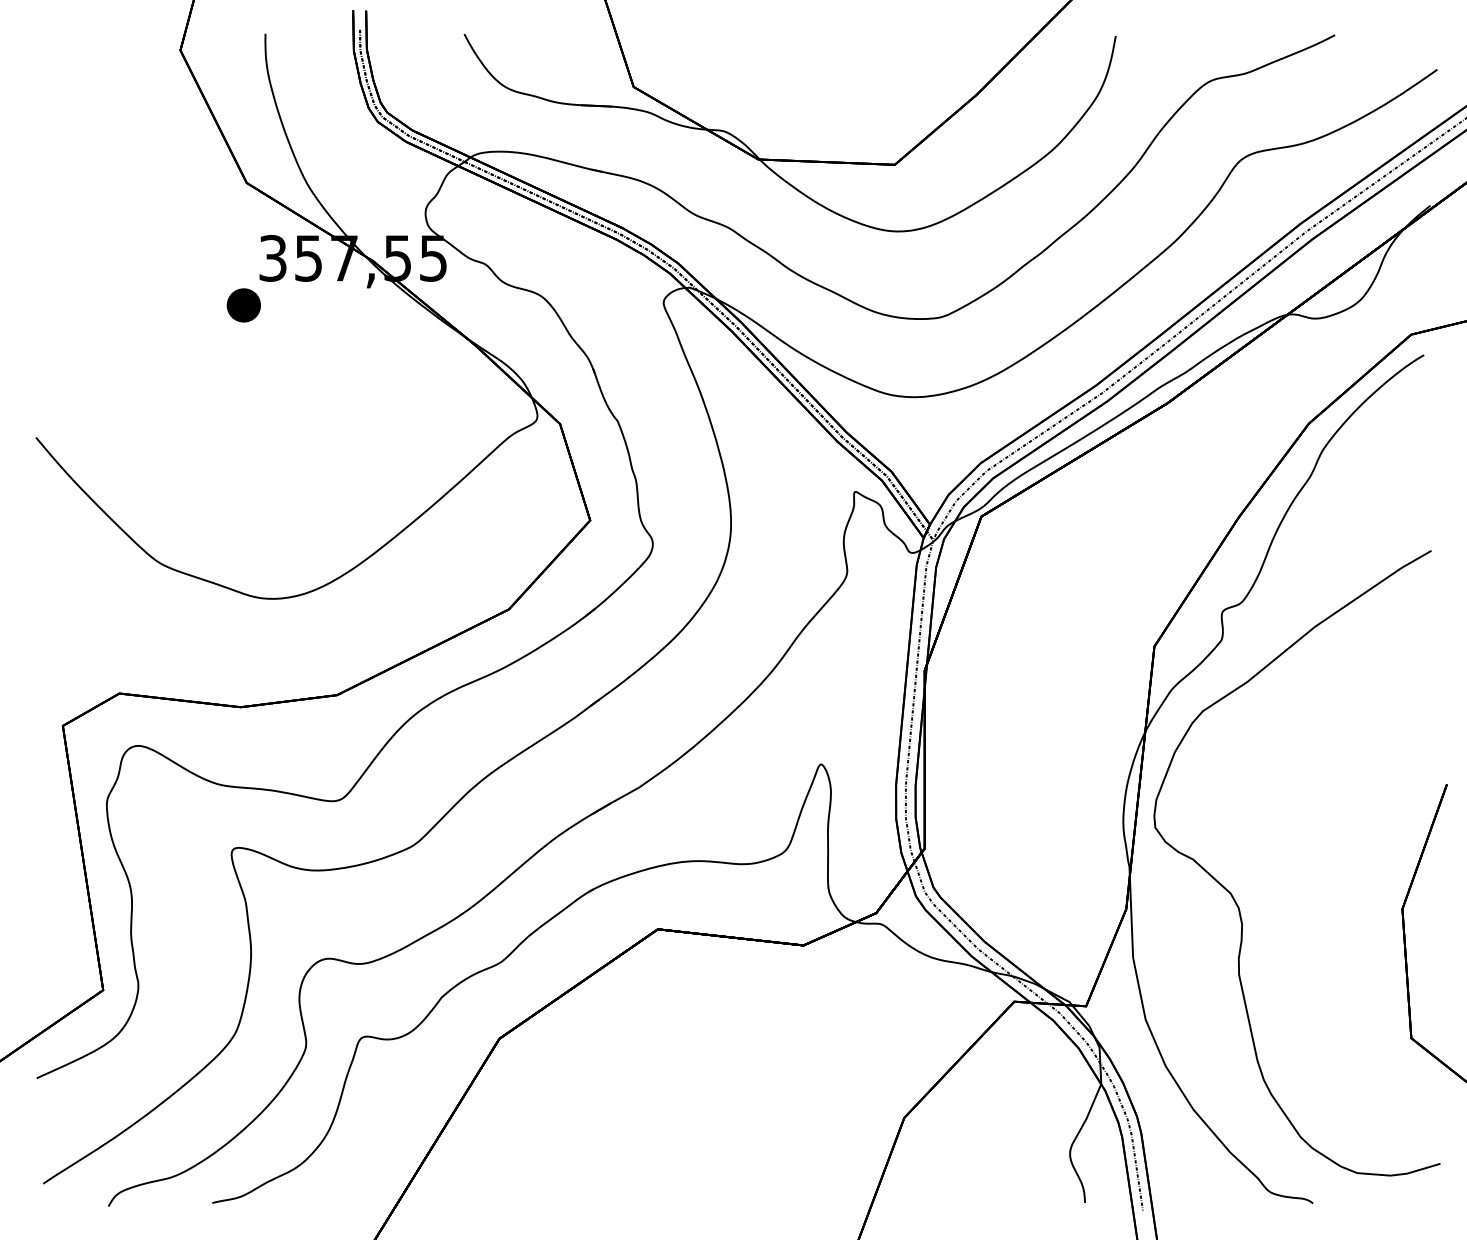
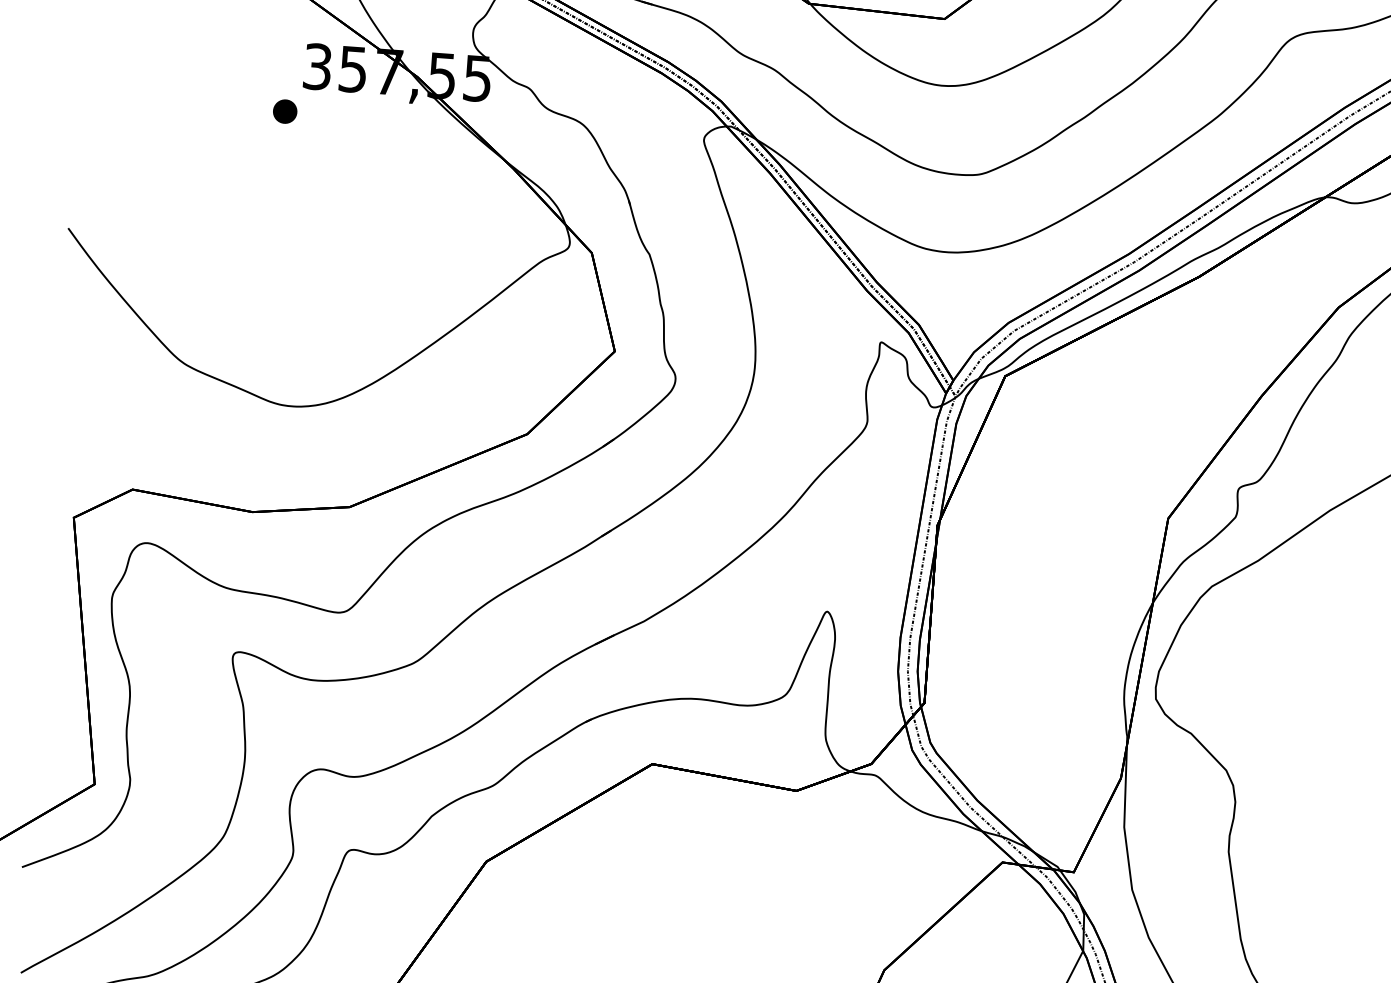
part: (243, 305) -> (284, 111), size x0.71

